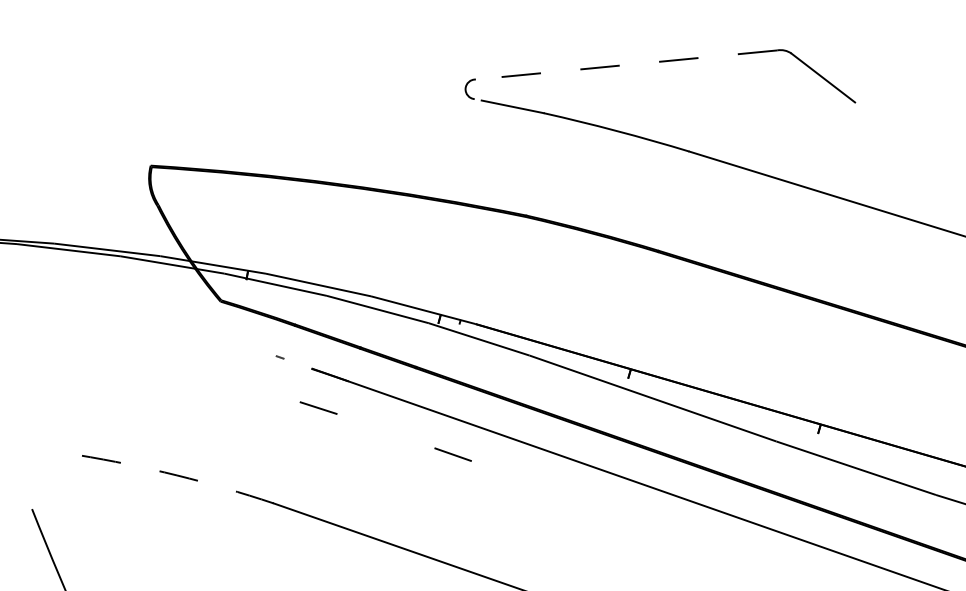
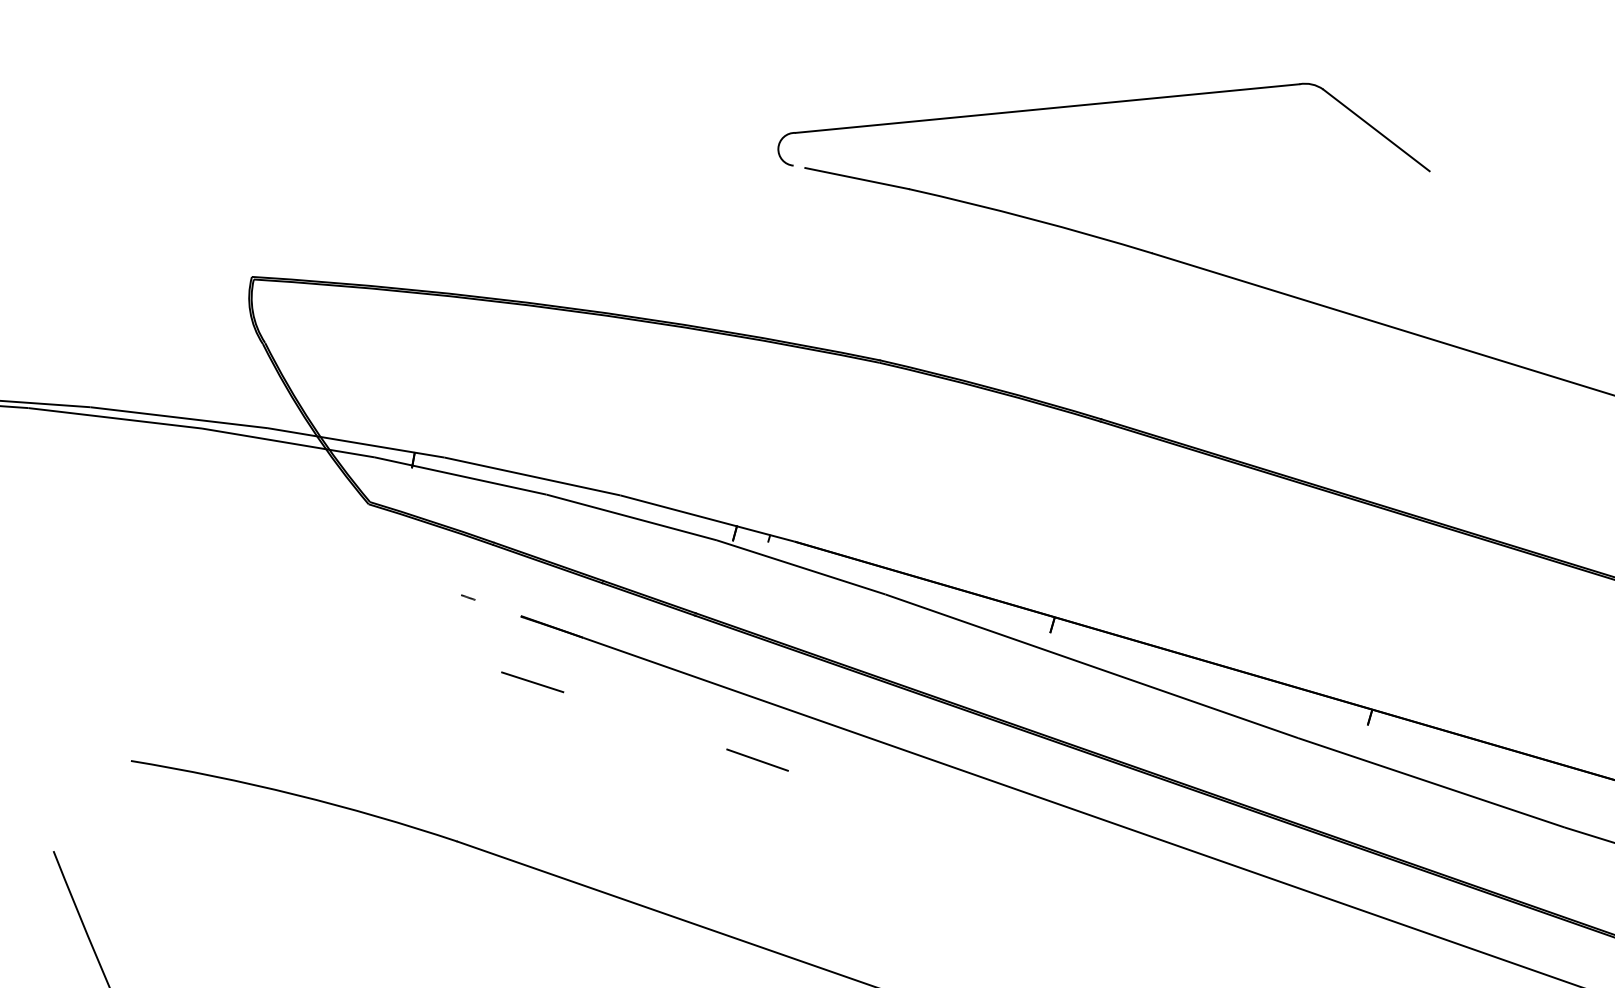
line: (626, 65) -> (1047, 109), dashed -> solid
arc: (177, 475) -> (296, 794), dashed -> solid

